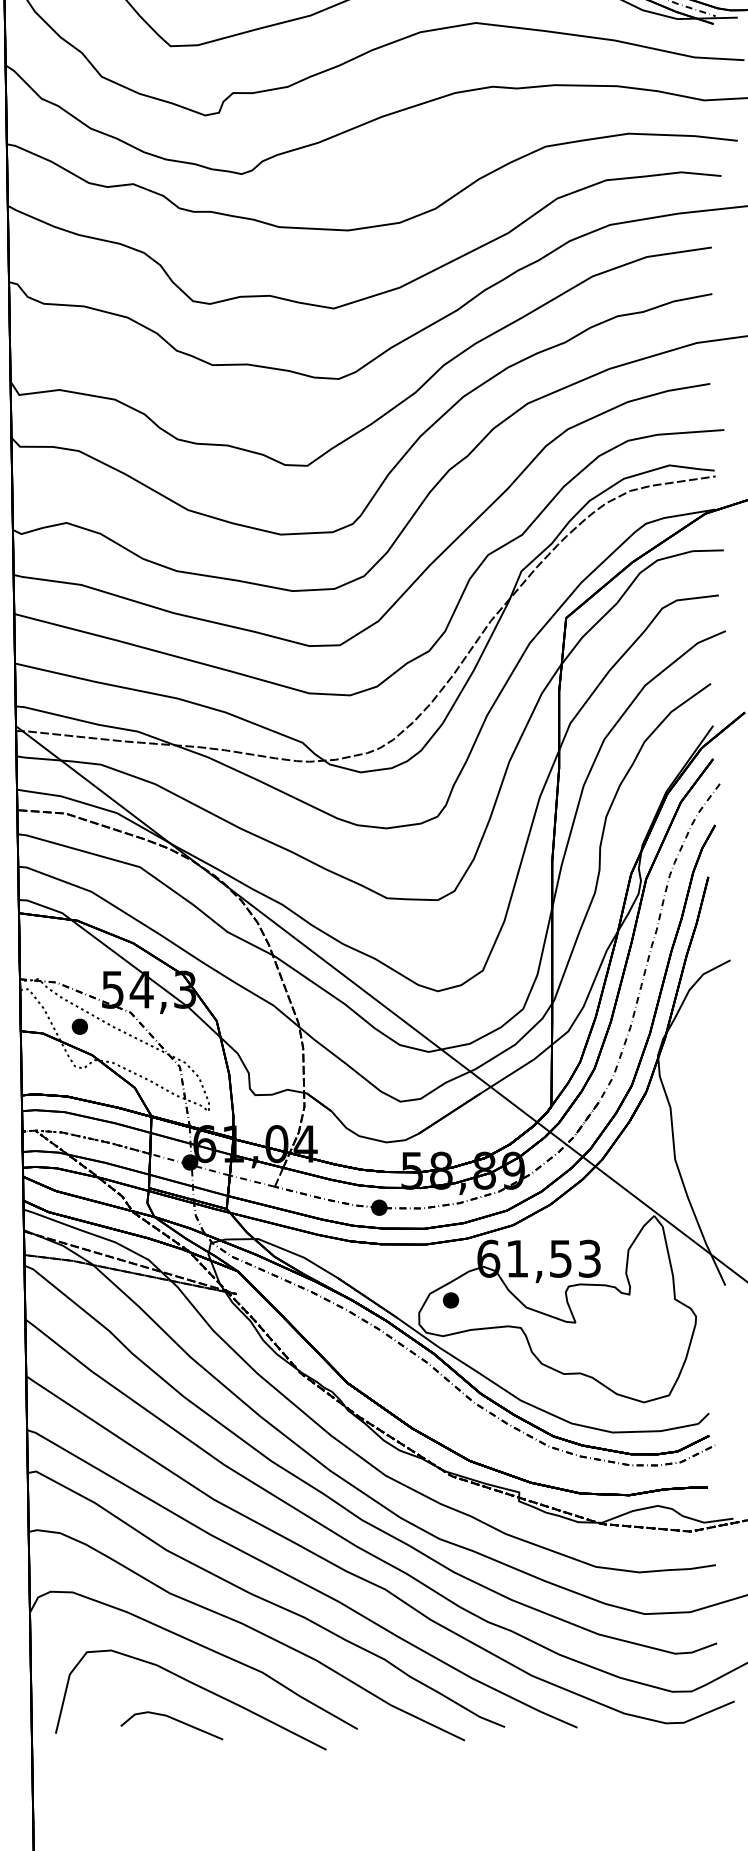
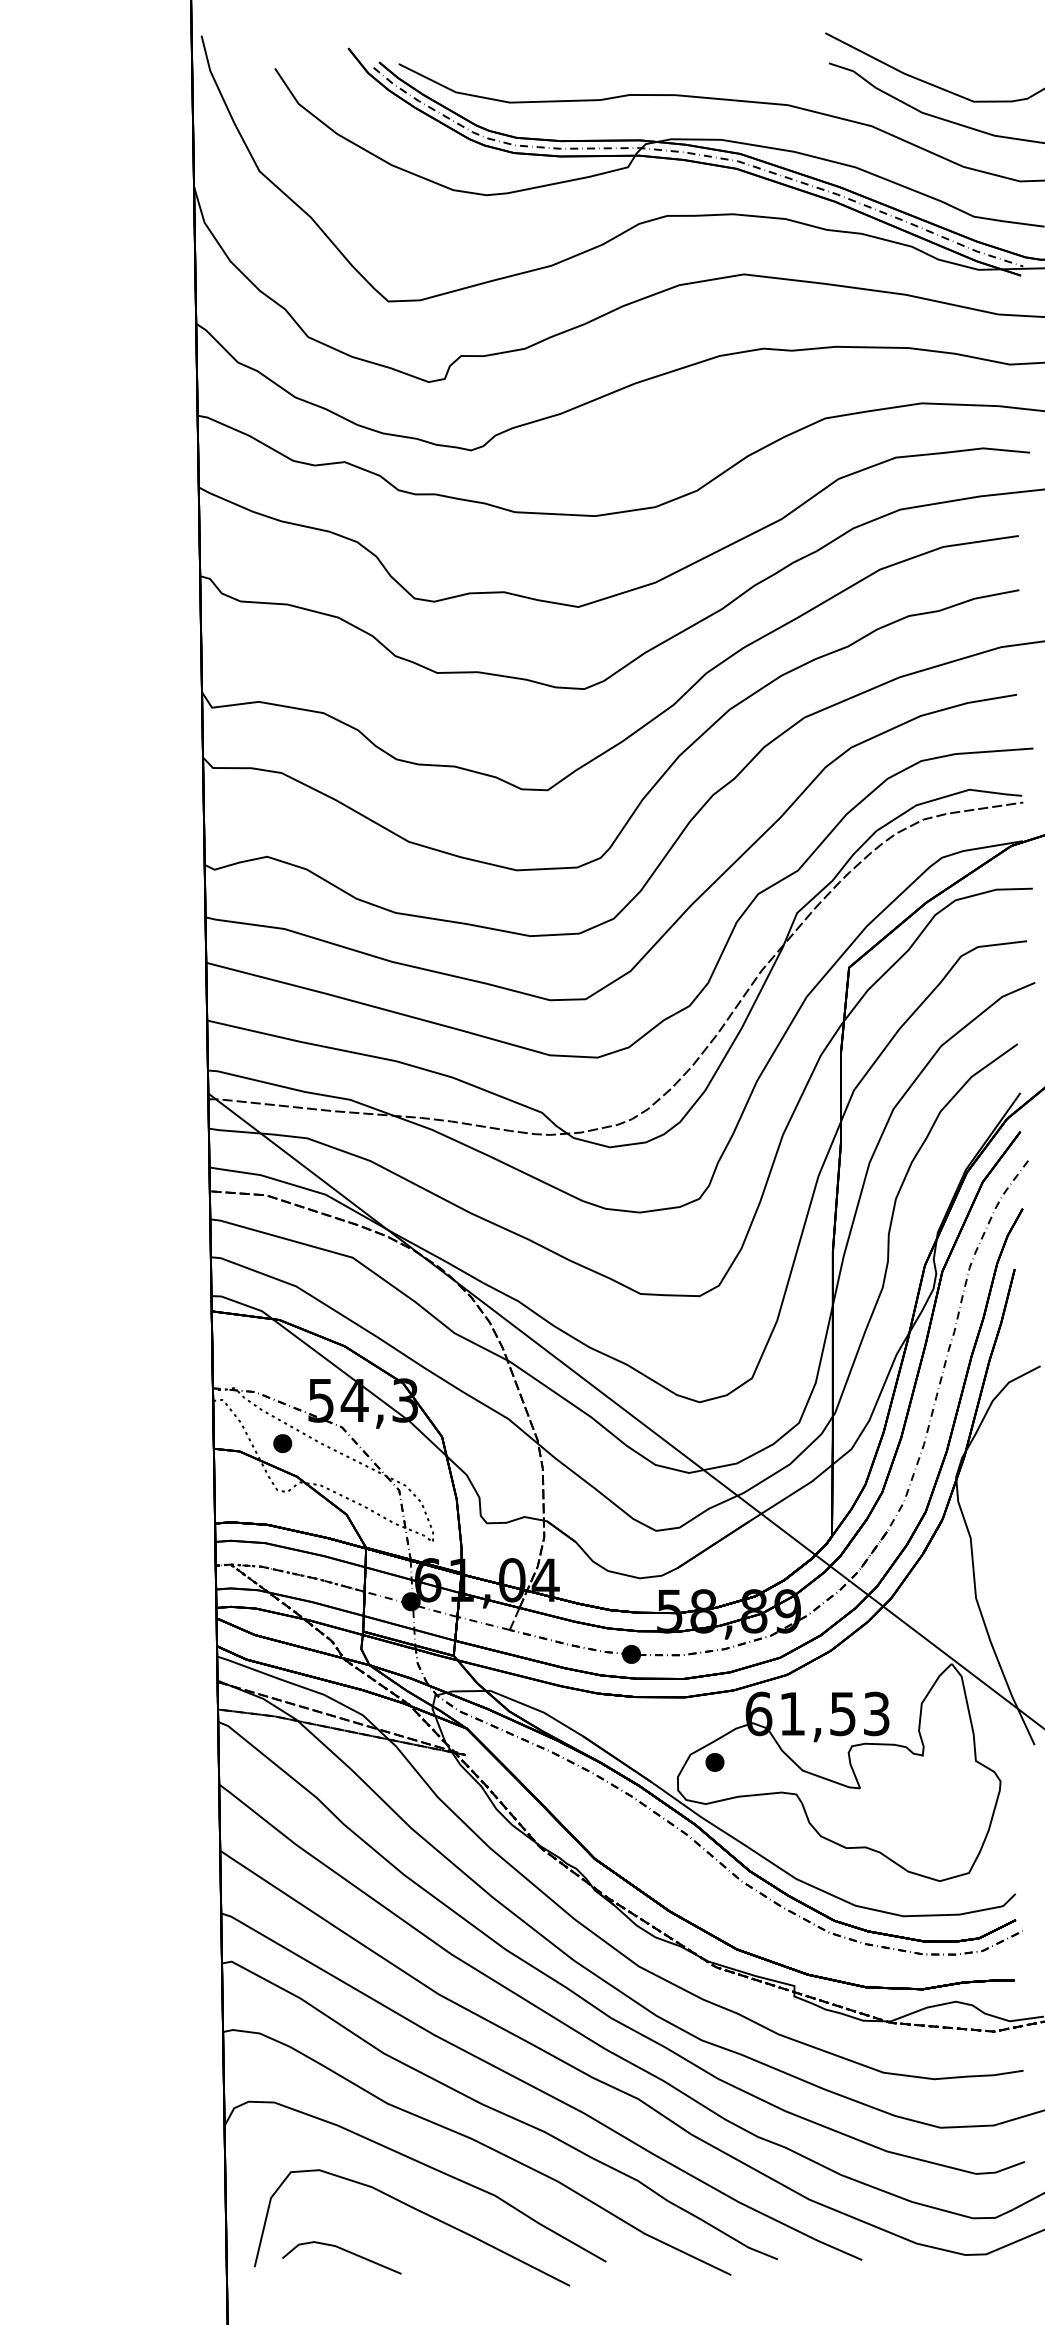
line: (172, 1719) -> (342, 2250), moved

